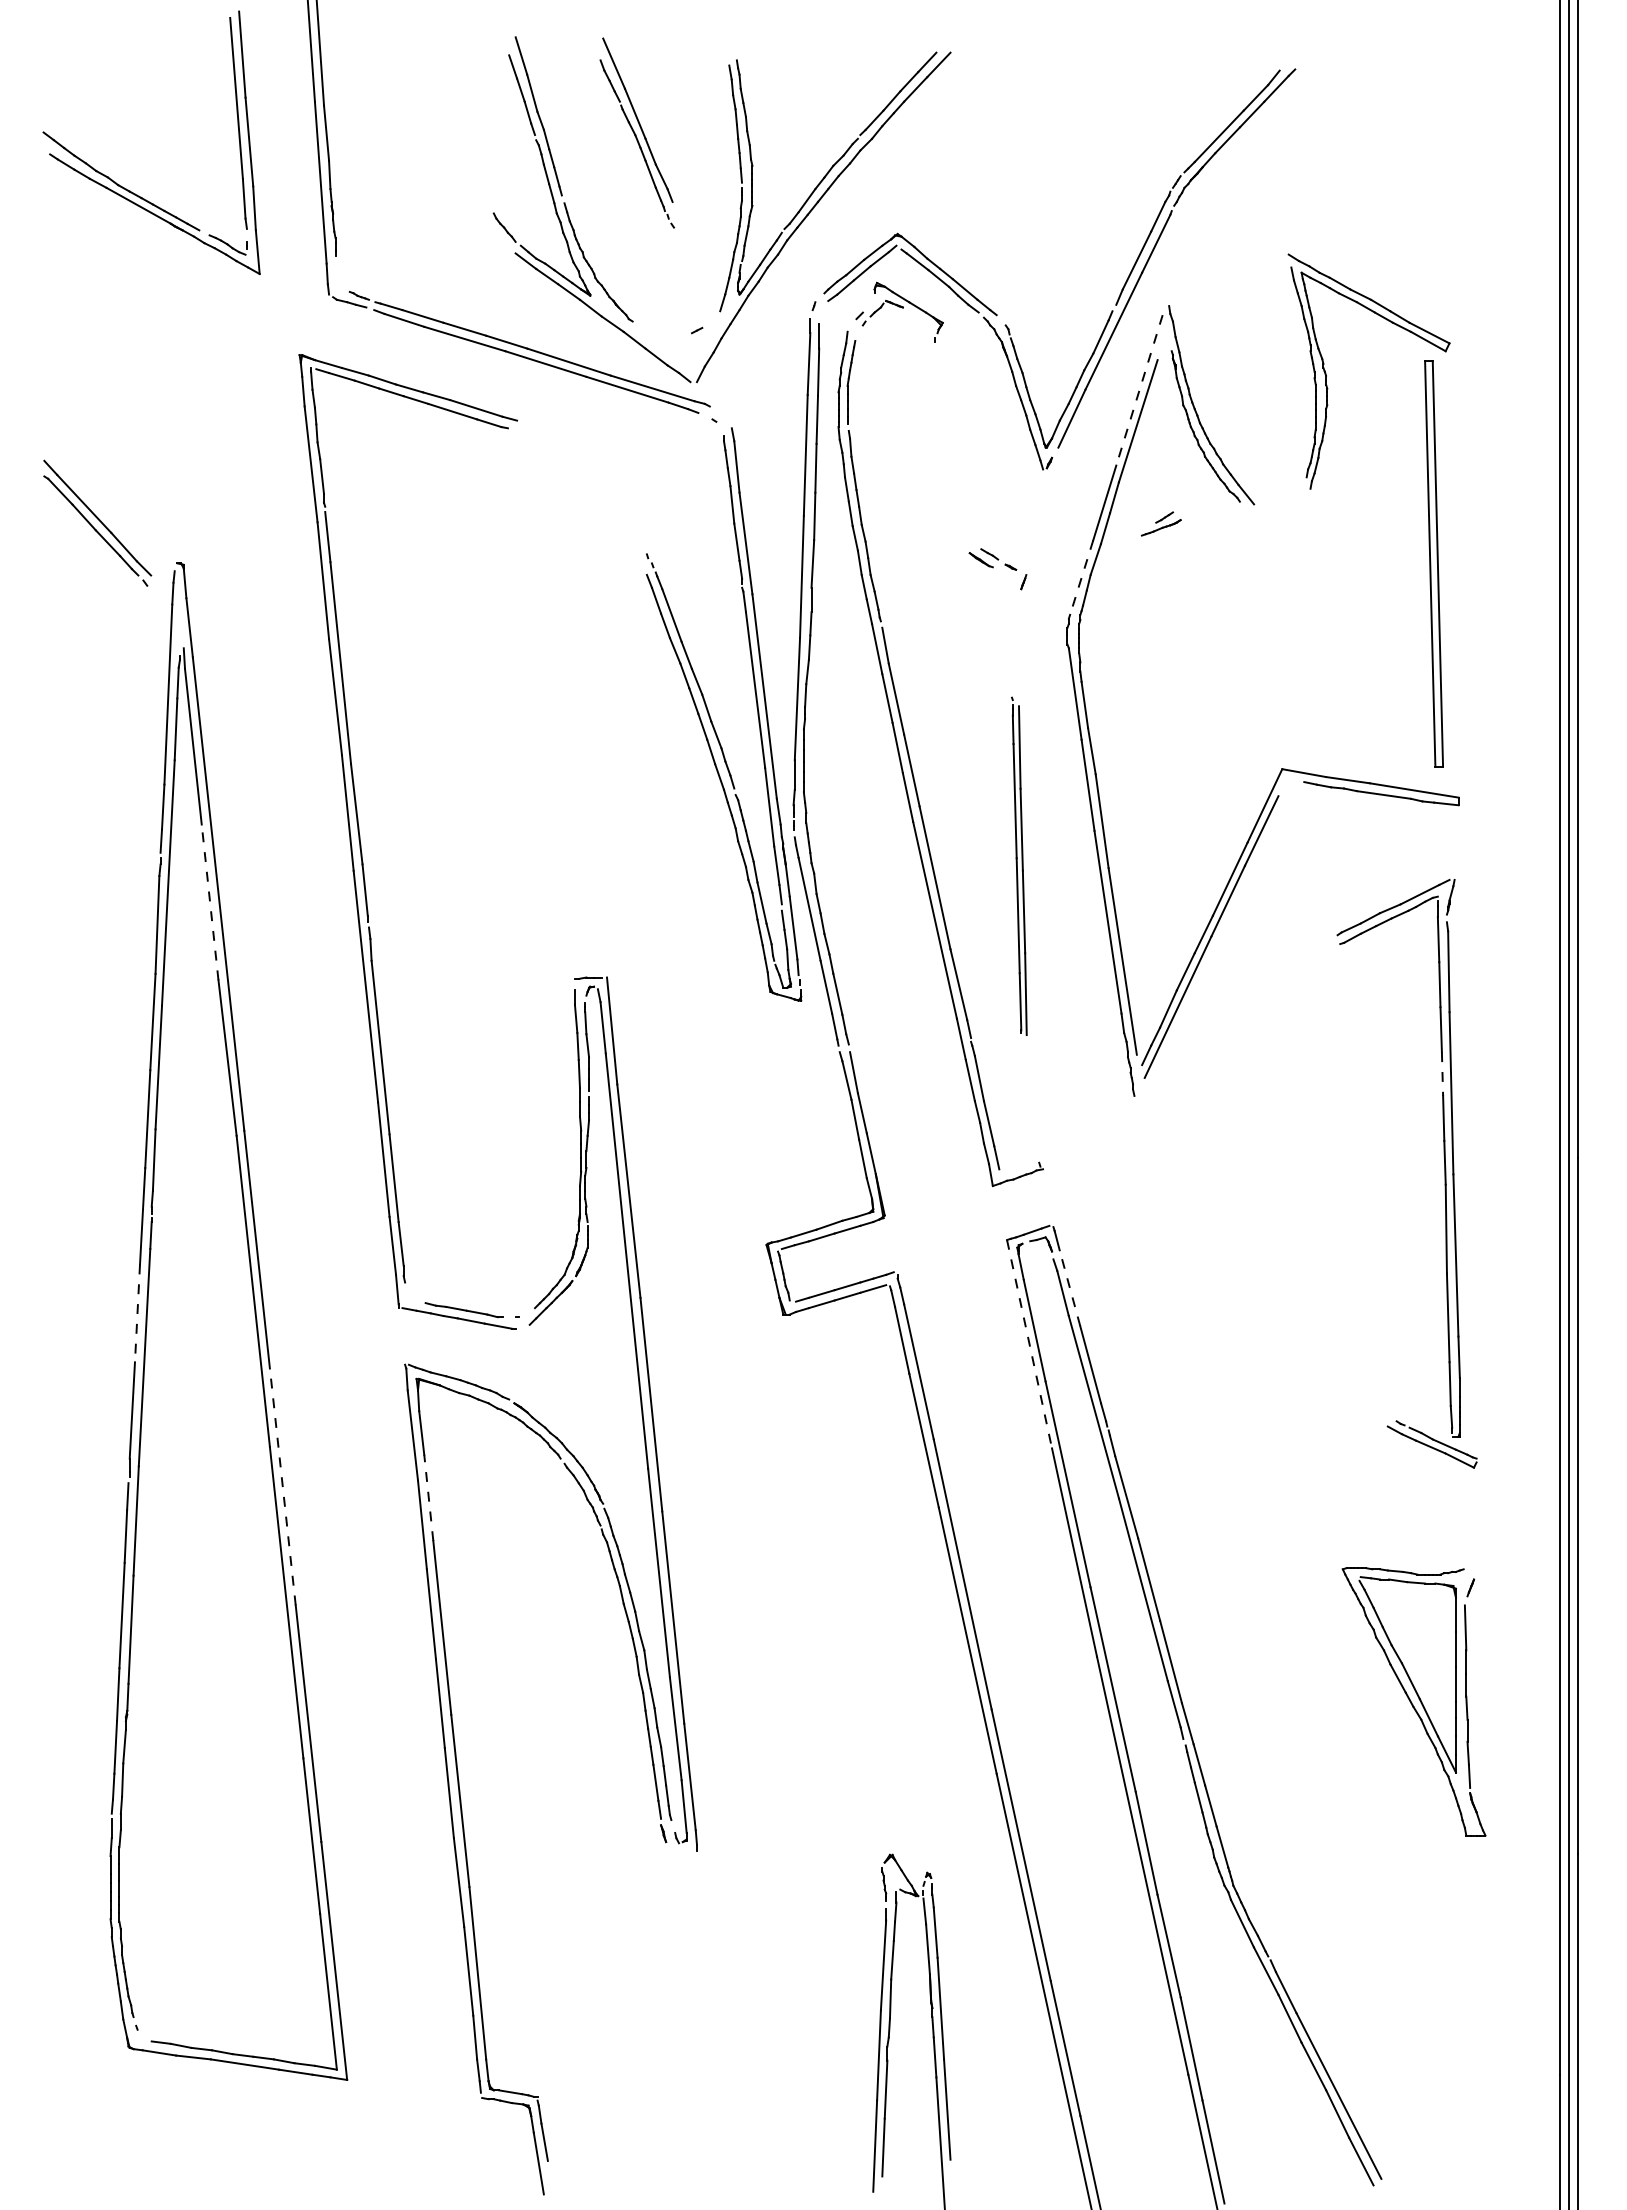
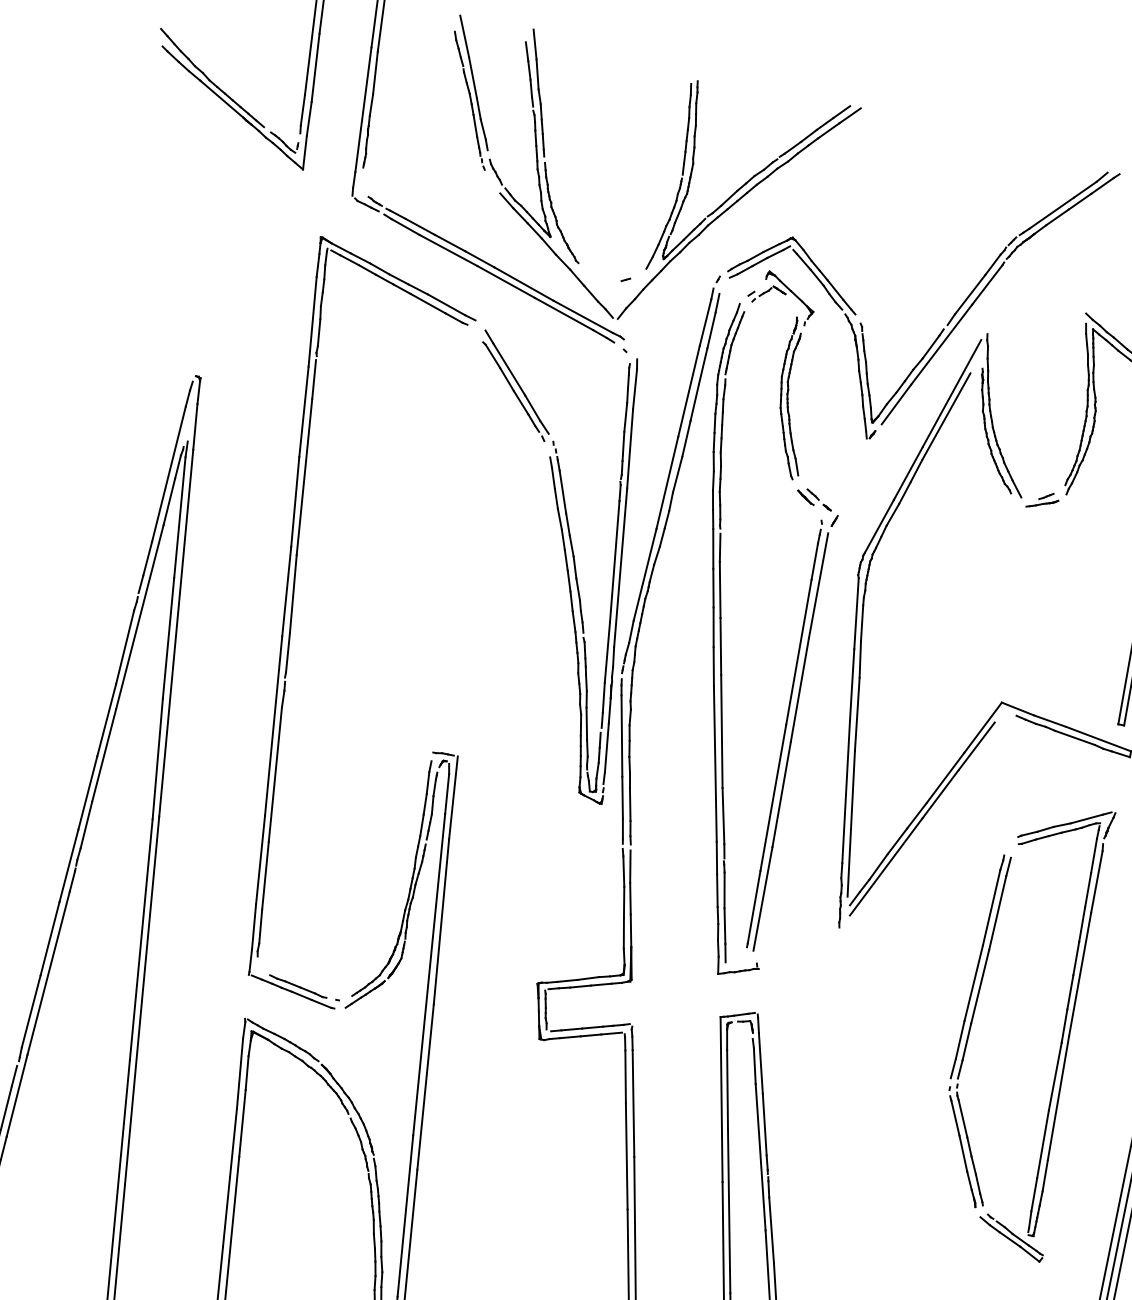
part: (637, 132) -> (471, 92), moved
line: (1139, 390) -> (952, 393), dashed -> solid
part: (933, 438) -> (788, 398), added
part: (97, 522) -> (516, 385), moved
part: (1160, 523) -> (1042, 500), moved
line: (1081, 578) -> (879, 527), dashed -> solid
part: (1019, 866) -> (787, 735), size x1.67
line: (210, 901) -> (168, 637), dashed -> solid
line: (1442, 1074) -> (1076, 958), dashed -> solid
part: (1327, 1183) -> (972, 1023), added
line: (1069, 1287) -> (760, 1062), dashed -> solid
line: (137, 1313) -> (50, 938), dashed -> solid
line: (1029, 1344) -> (721, 1099), dashed -> solid
line: (282, 1486) -> (133, 1092), dashed -> solid
line: (428, 1497) -> (242, 1123), dashed -> solid

